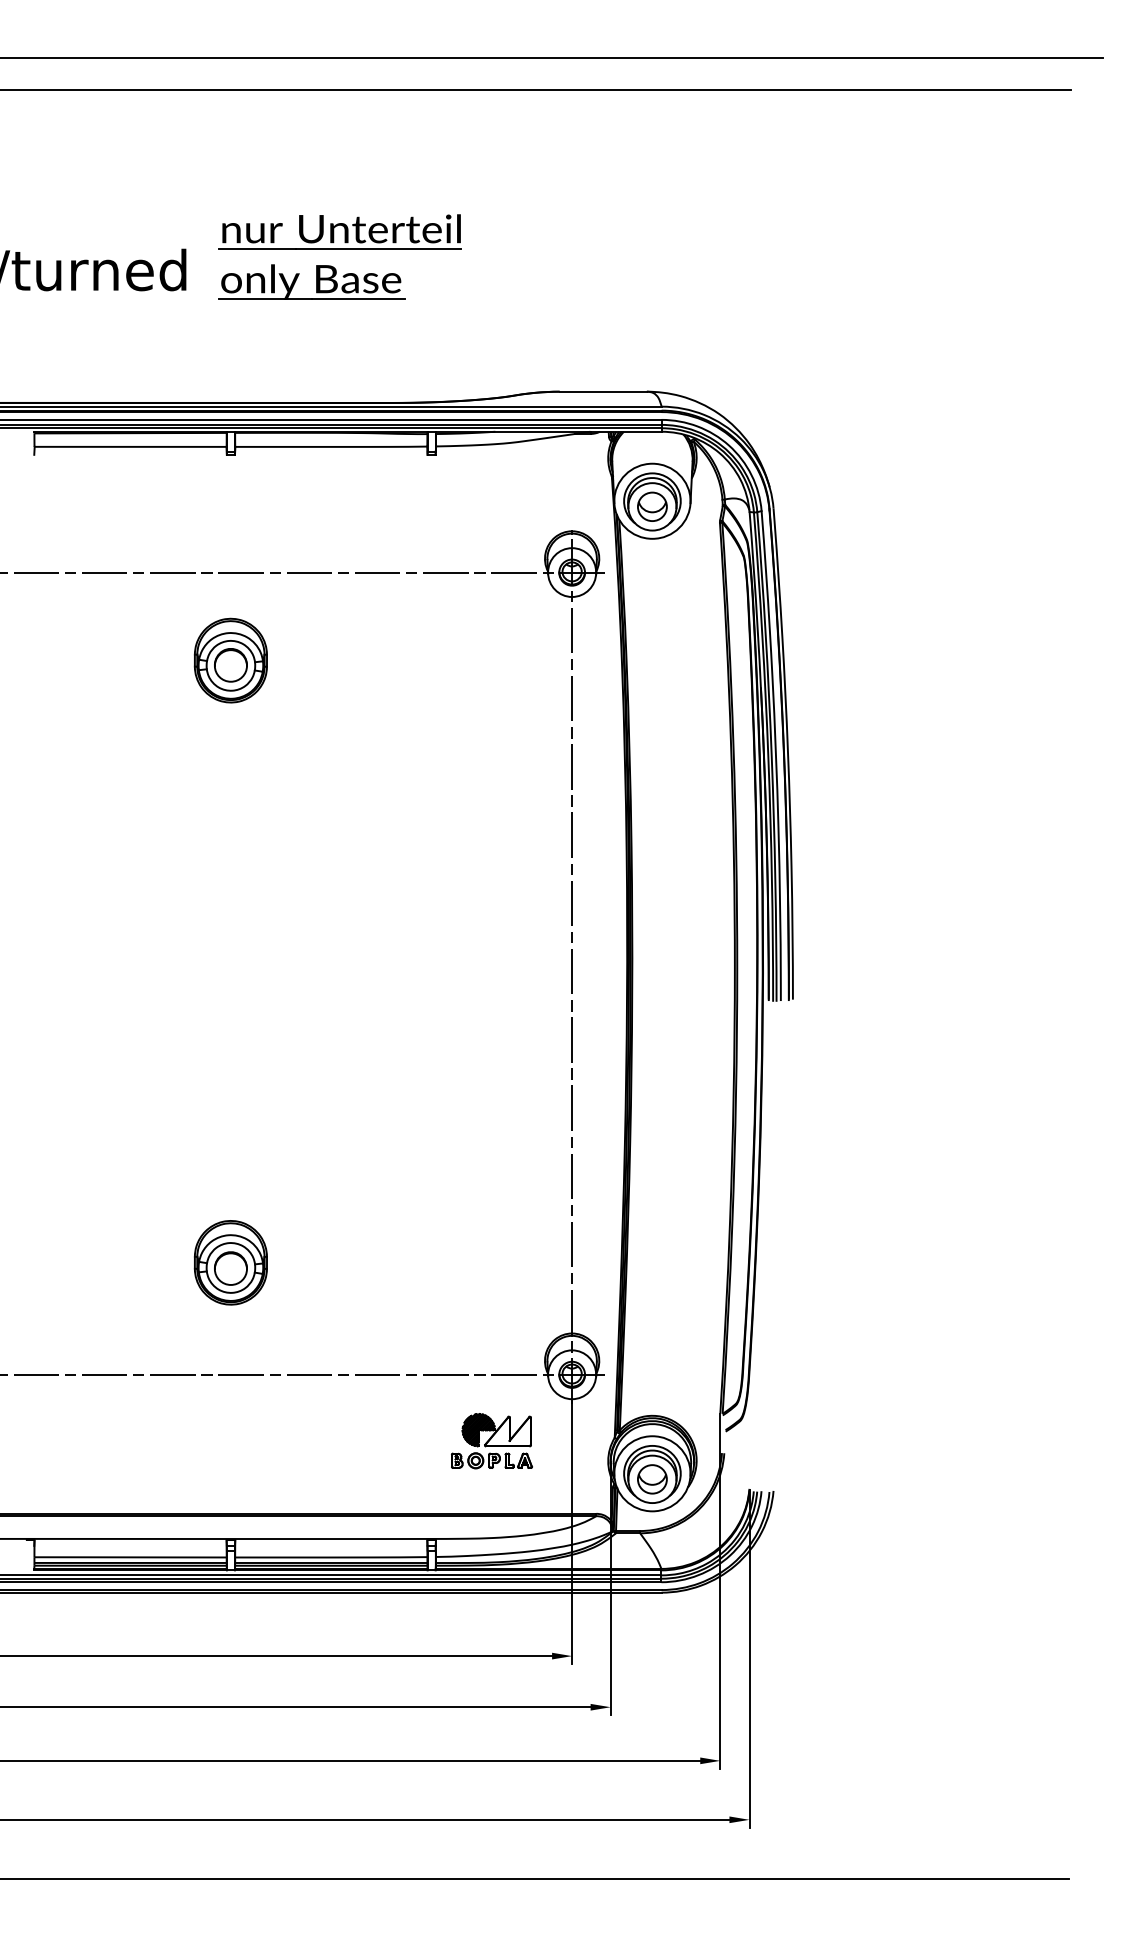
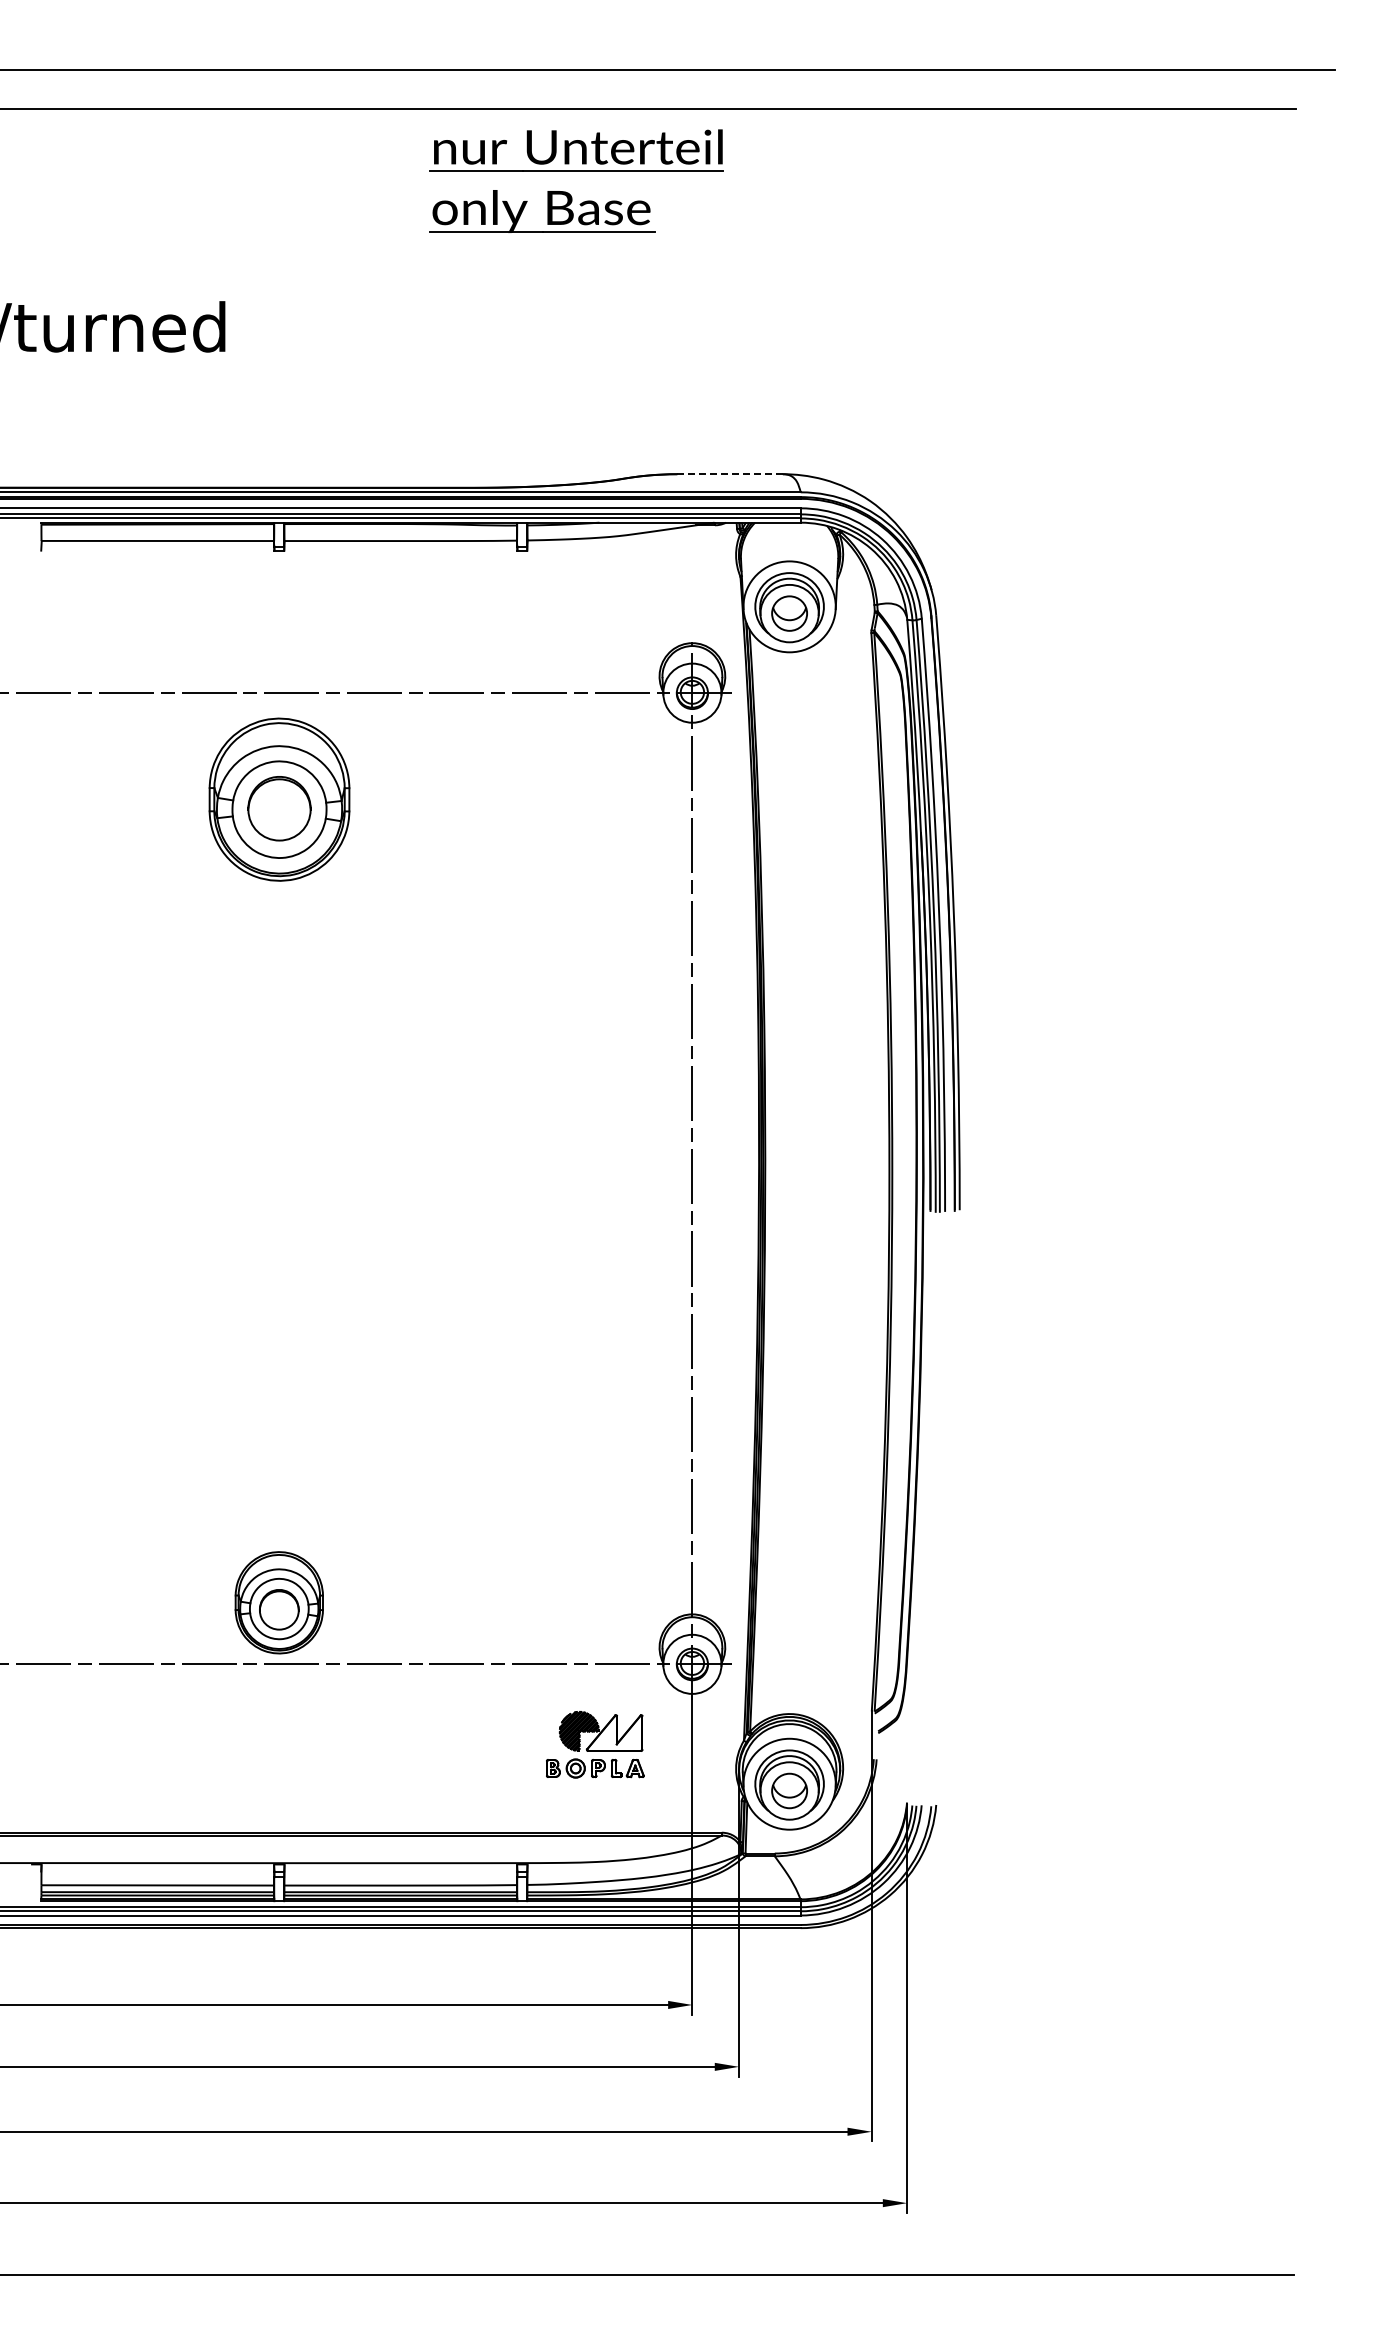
part: (340, 249) -> (576, 171), moved
line: (603, 391) -> (730, 474), solid -> dashed
part: (230, 660) -> (278, 799), size x1.6
part: (230, 1262) -> (278, 1602), moved

